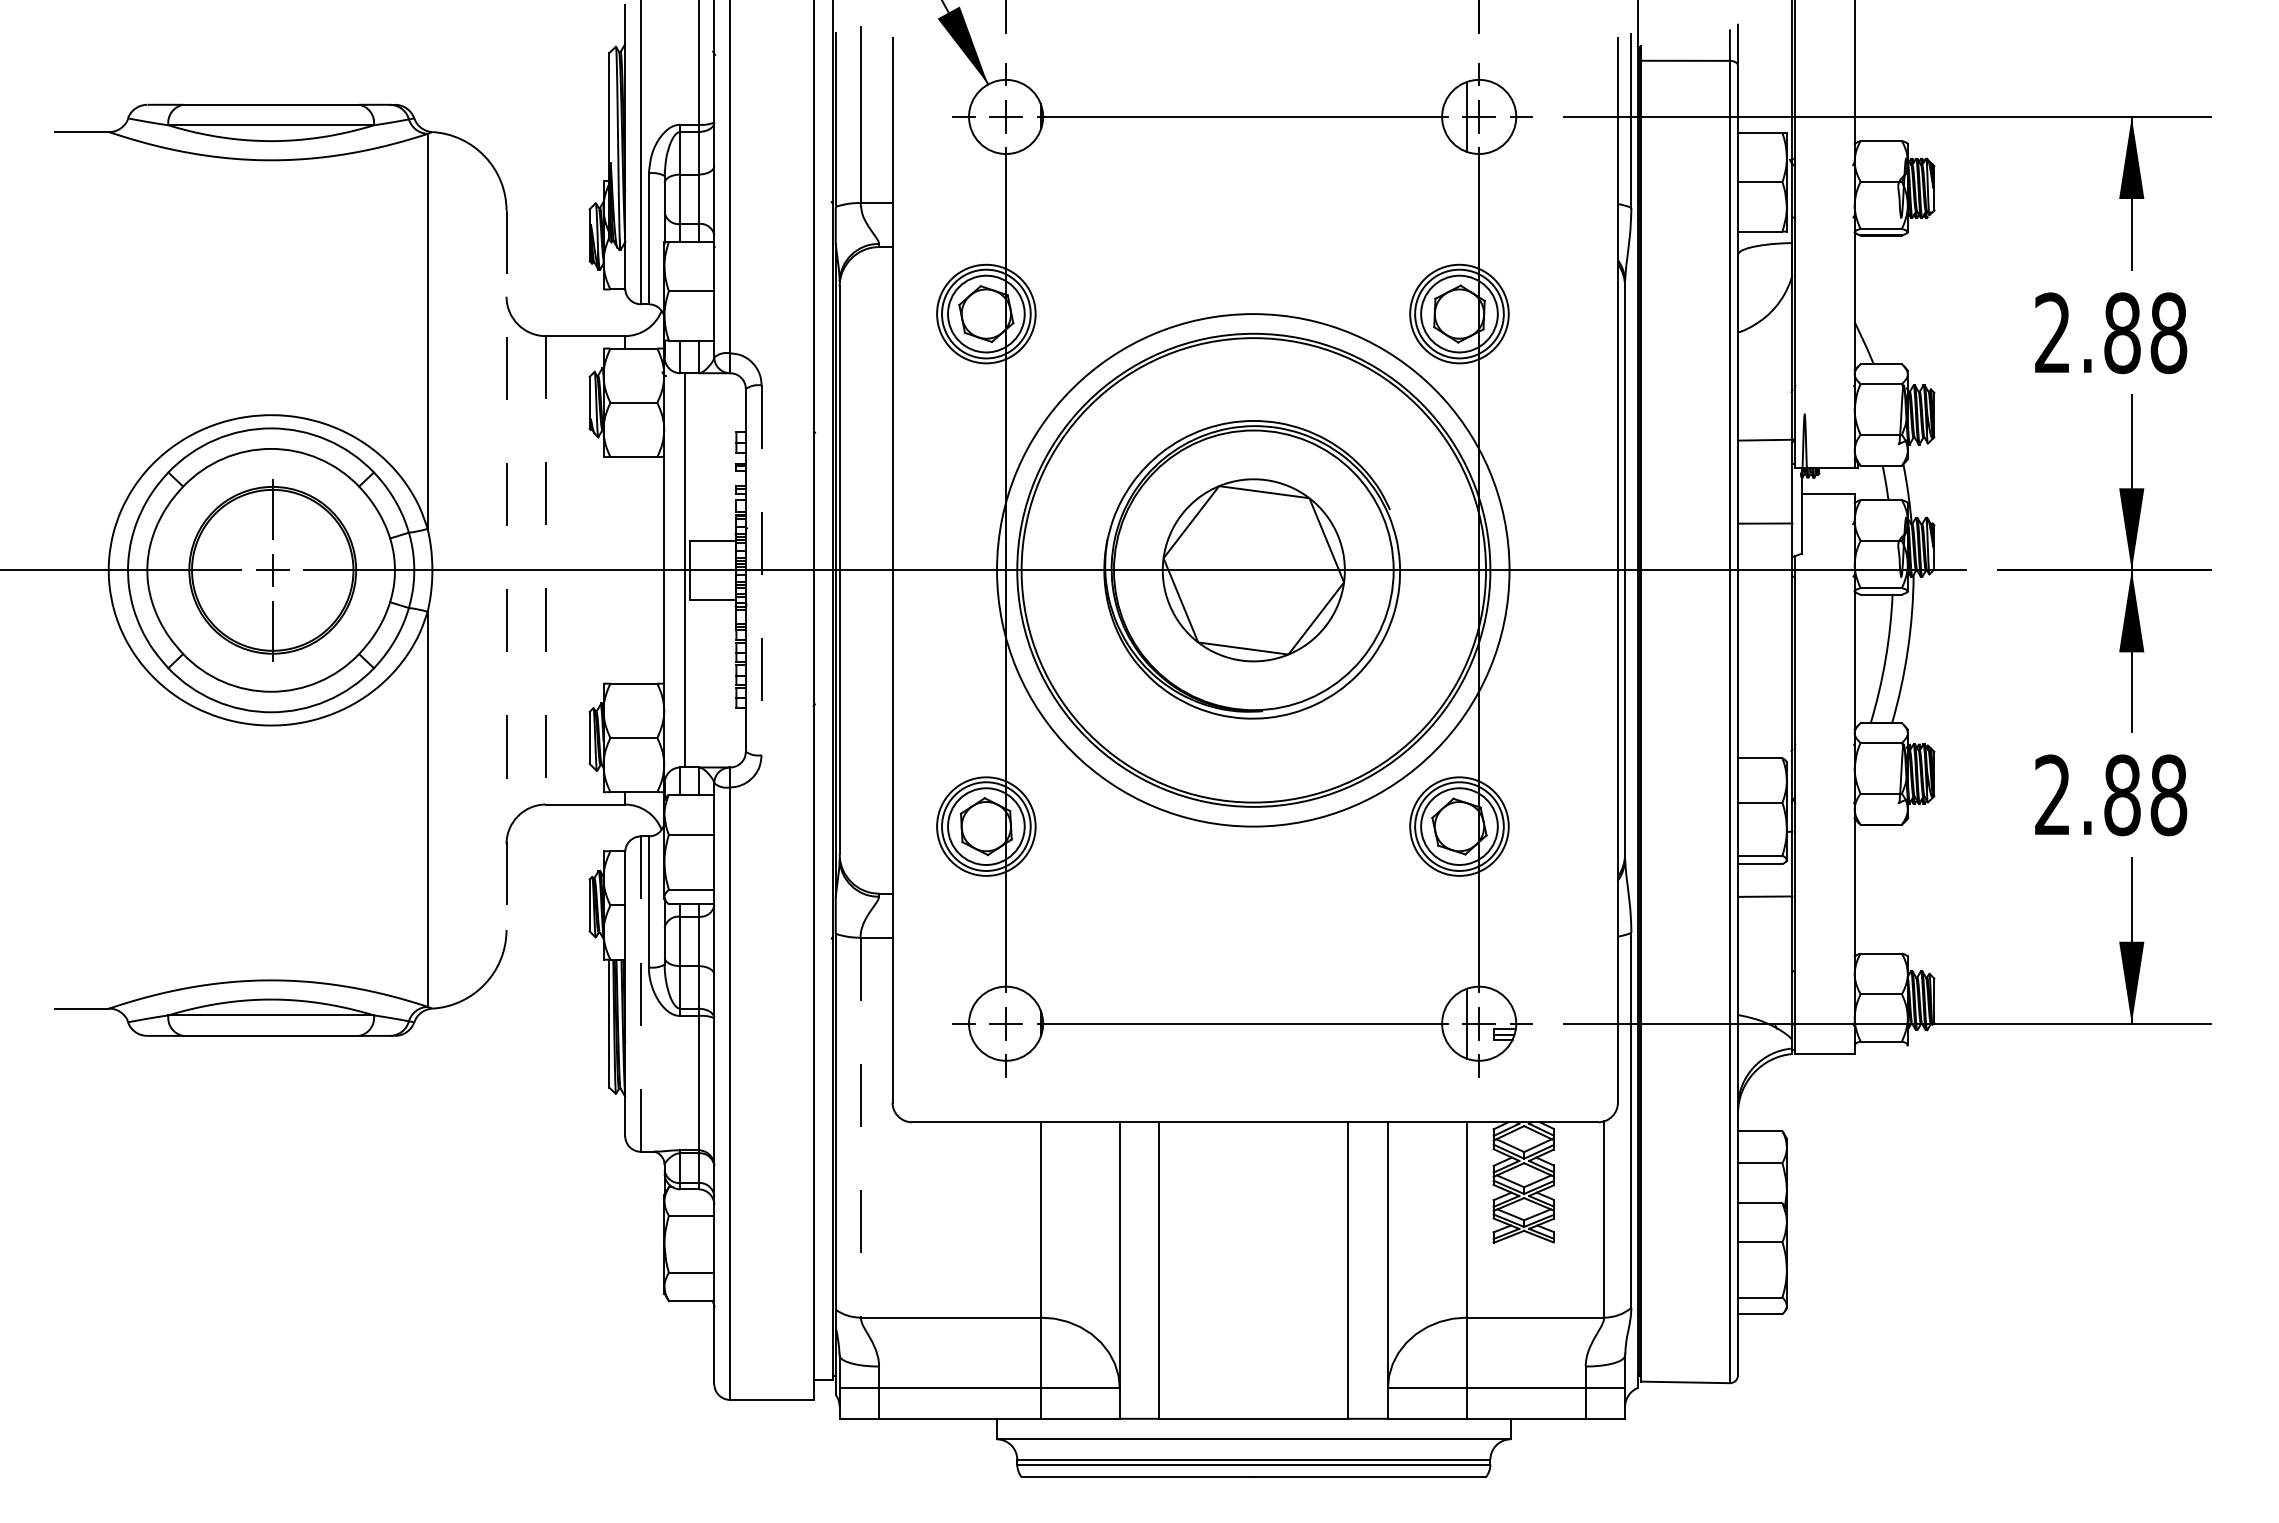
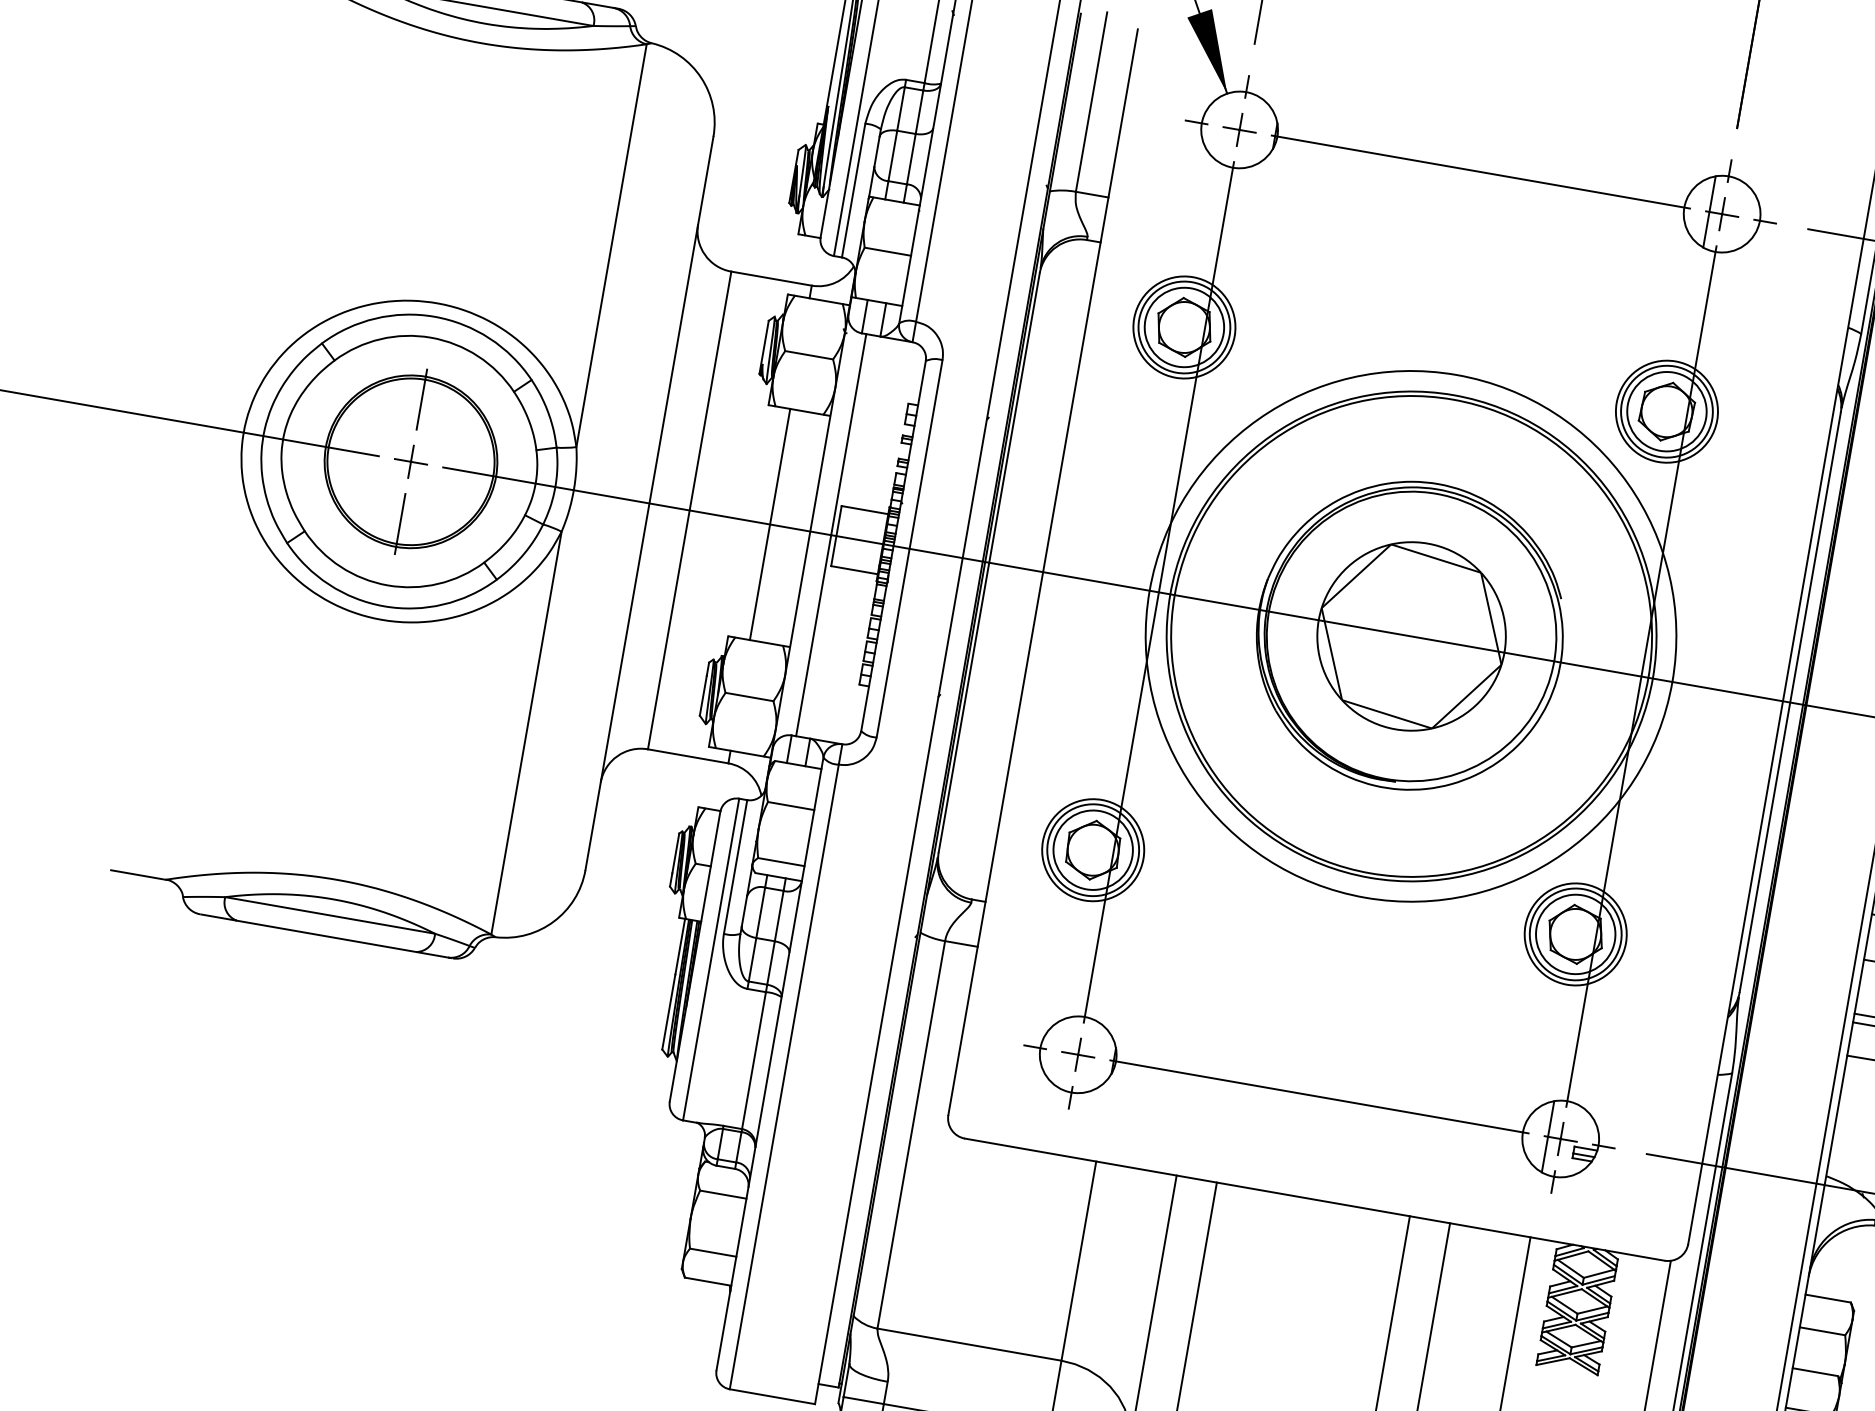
line: (506, 570) -> (649, 503), dashed -> solid
line: (545, 570) -> (689, 510), dashed -> solid
line: (624, 570) -> (769, 524), added
line: (761, 570) -> (909, 548), dashed -> solid
line: (640, 994) -> (710, 959), dashed -> solid
line: (860, 1127) -> (911, 1134), dashed -> solid

